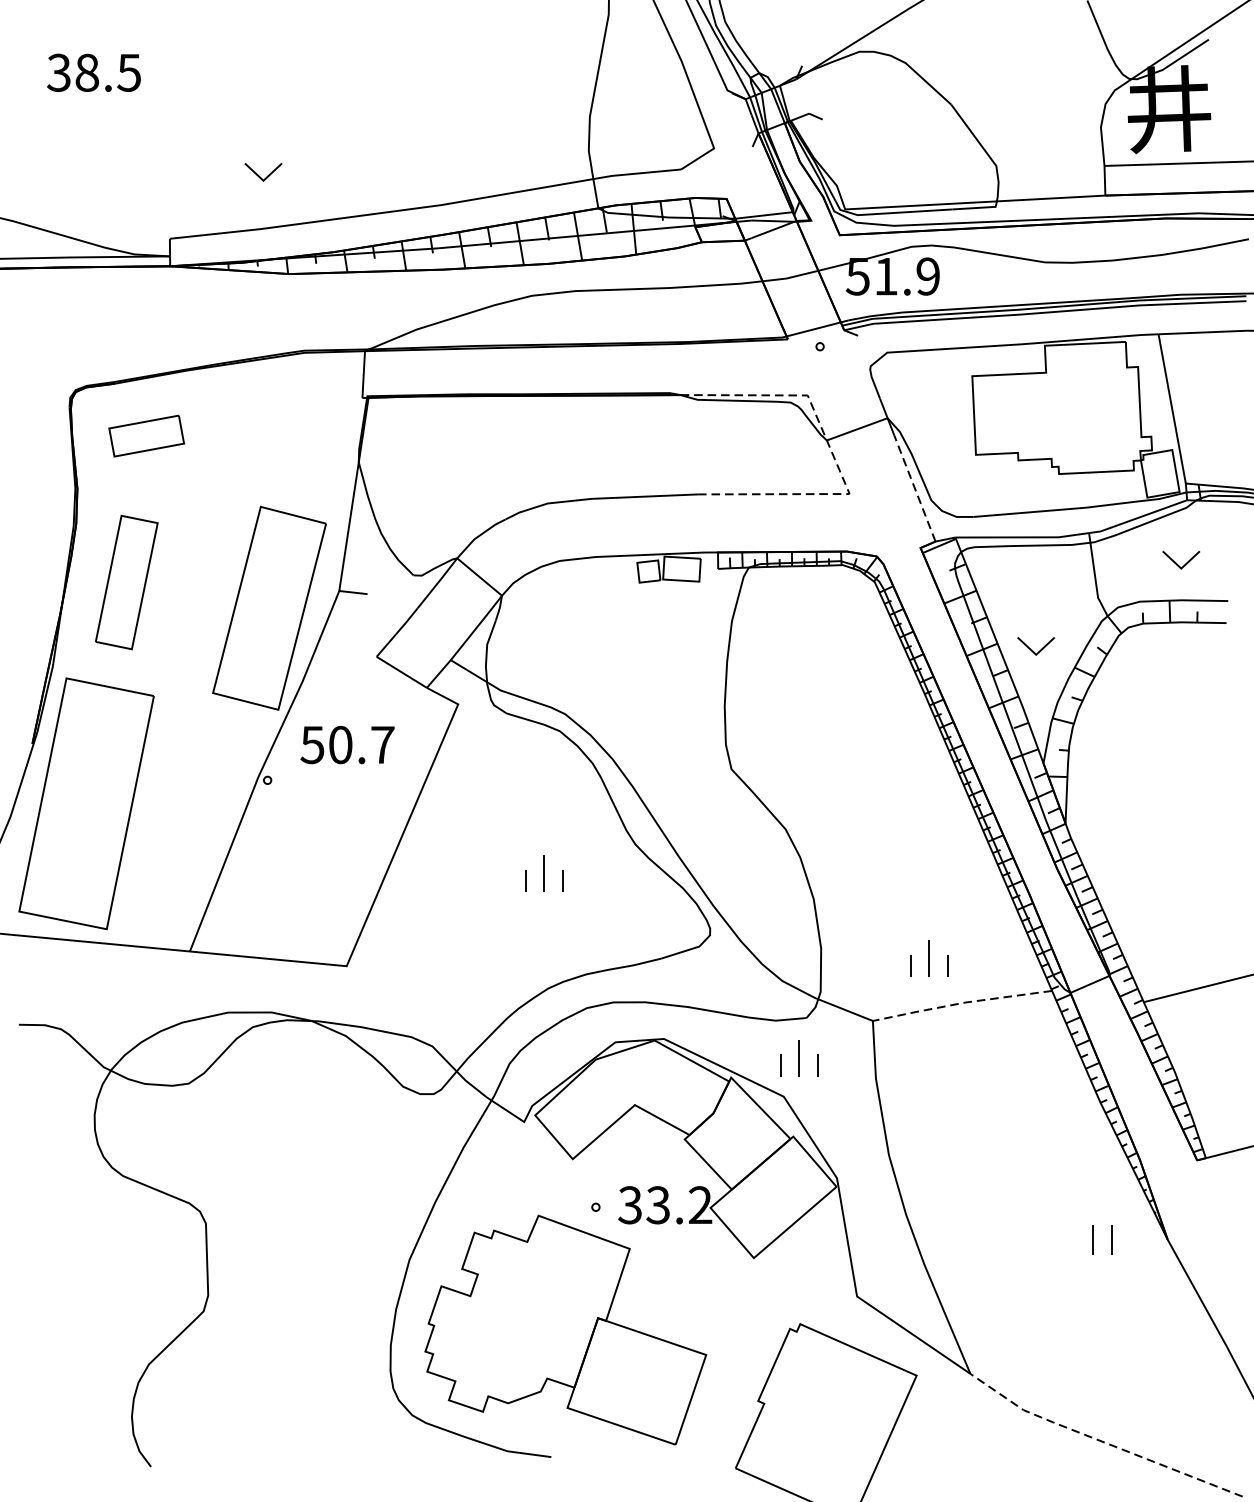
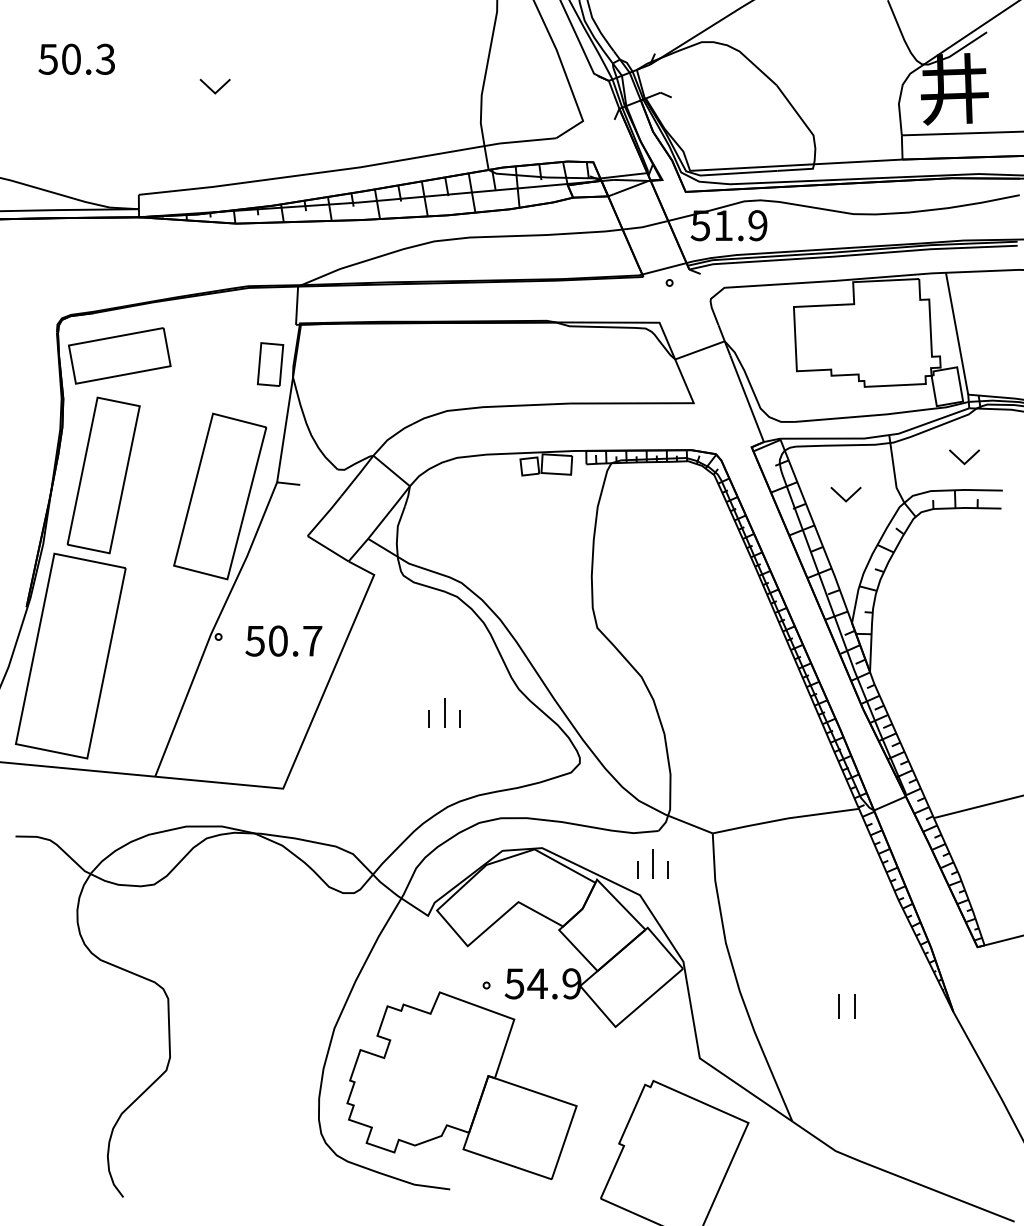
text: (93, 71) -> (76, 58), 38.5 -> 50.3
part: (262, 172) -> (214, 86), moved
part: (146, 435) -> (119, 355), size x1.67
part: (331, 446) -> (270, 364), added
line: (833, 456) -> (680, 372), dashed -> solid
line: (915, 488) -> (747, 398), dashed -> solid
part: (126, 582) -> (103, 475), size x1.43
part: (1035, 646) -> (845, 494), moved
text: (347, 744) -> (283, 640), moved
part: (928, 958) -> (758, 782), removed
line: (960, 1003) -> (784, 819), dashed -> solid
text: (665, 1204) -> (543, 983), 33.2 -> 54.9
part: (1093, 1240) -> (839, 1006), moved
line: (1101, 1441) -> (899, 1176), dashed -> solid

